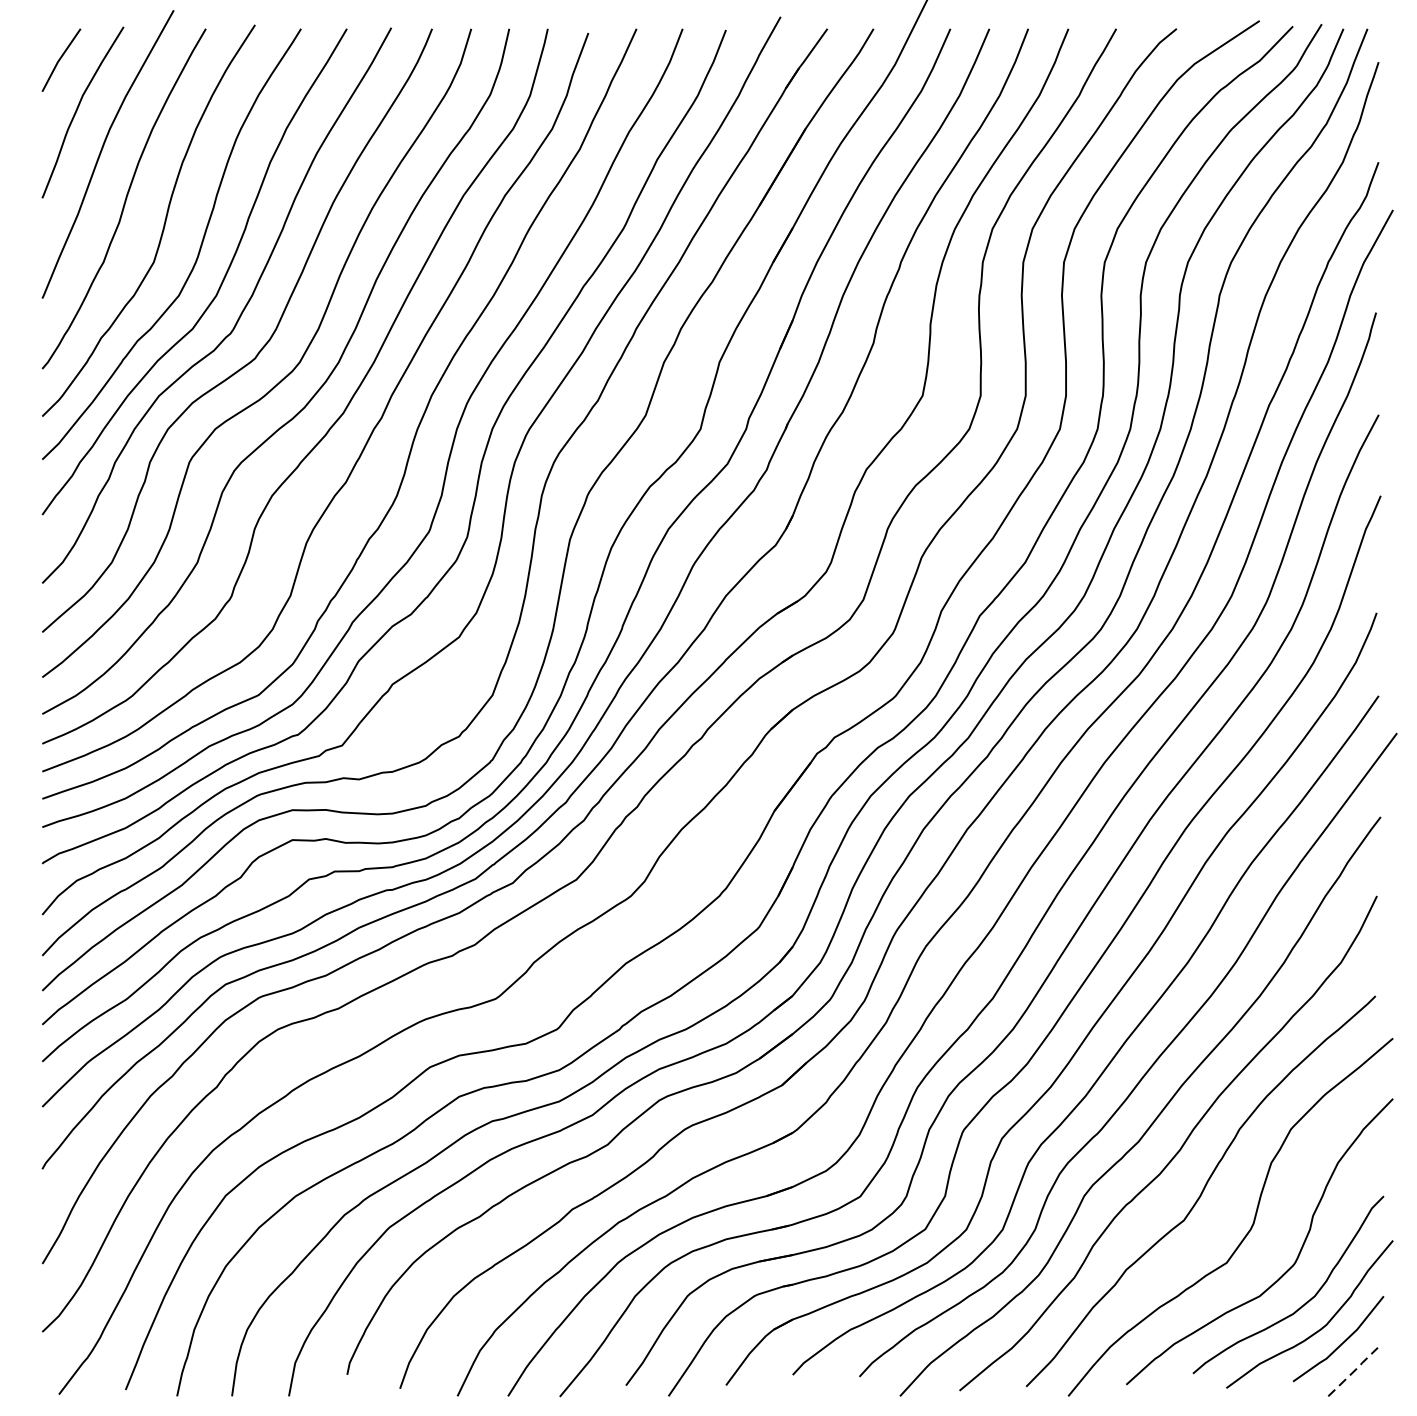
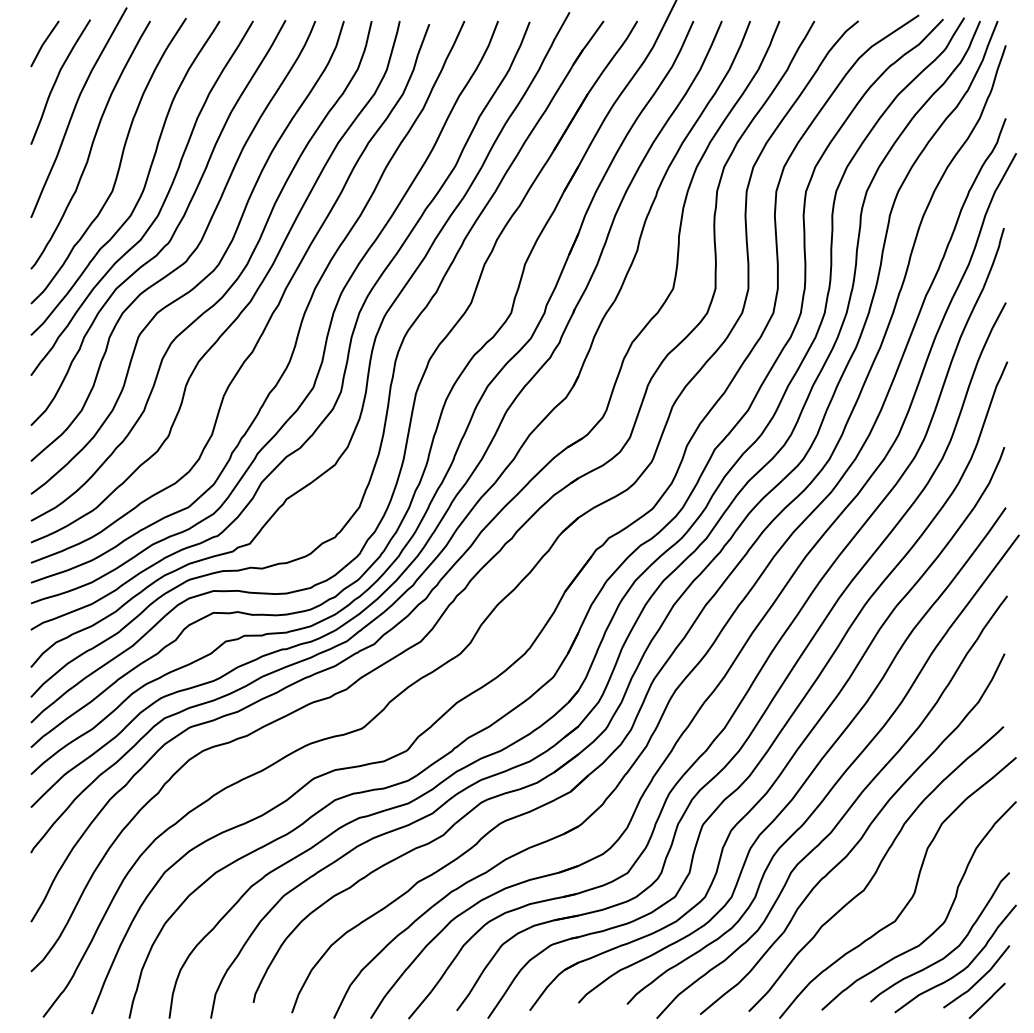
line: (1354, 1370) -> (988, 999), dashed -> solid

